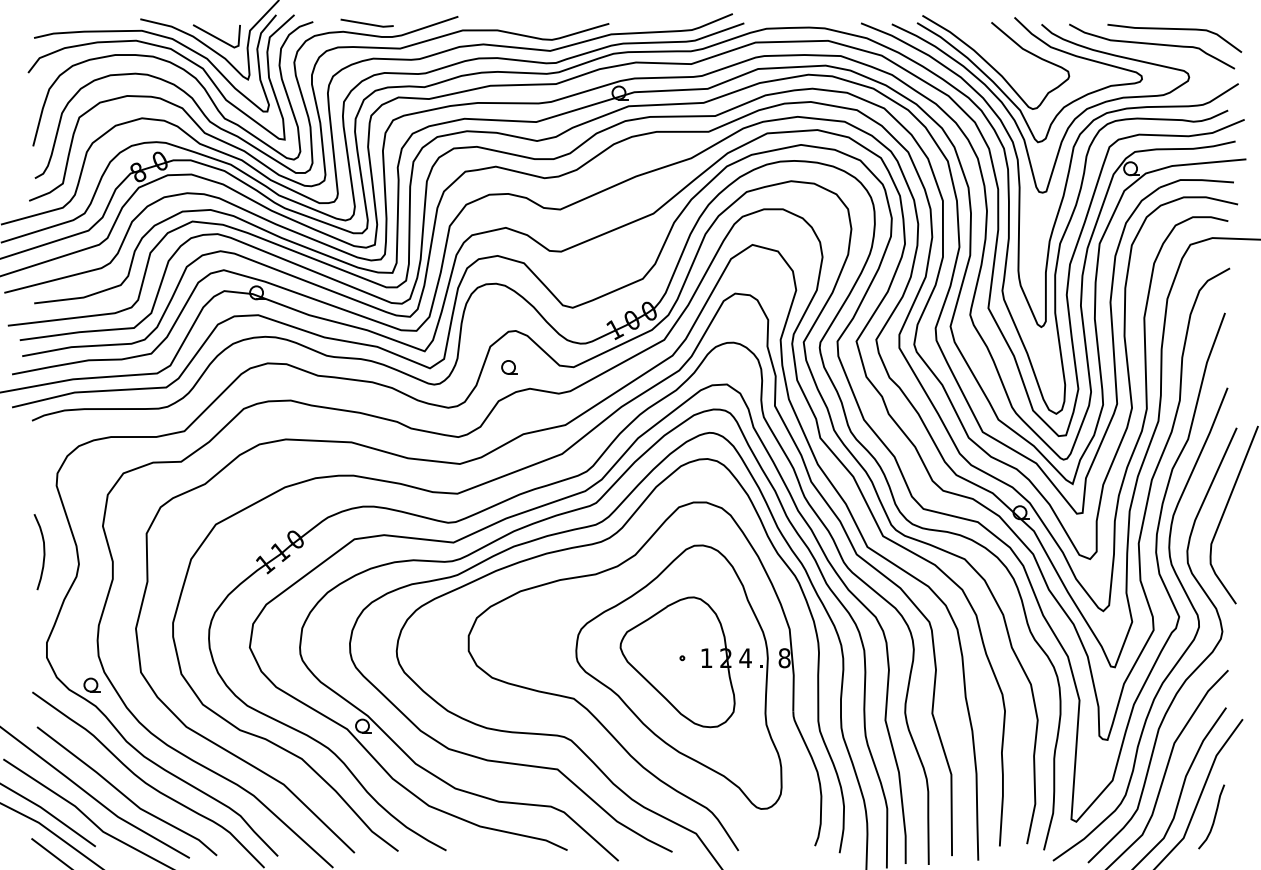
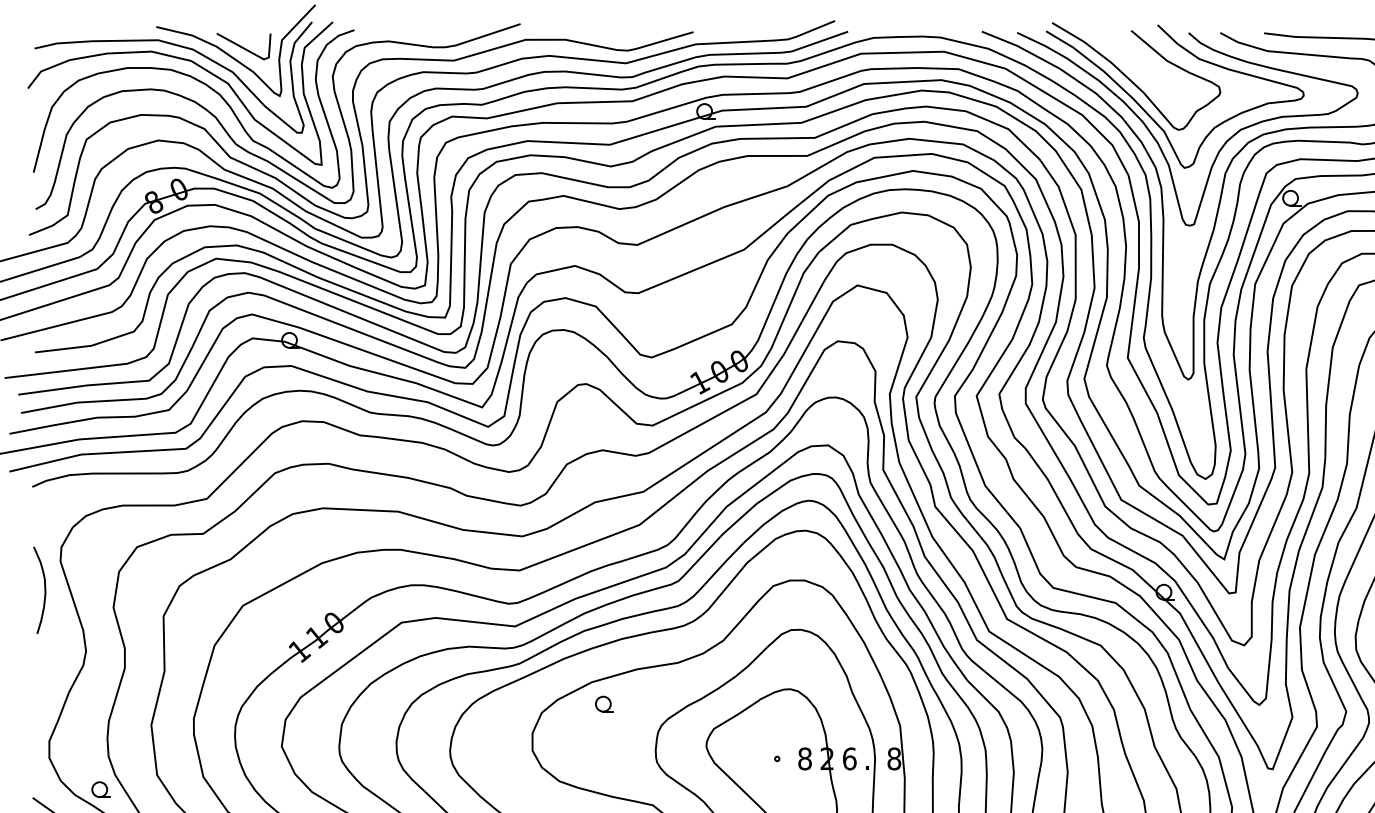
line: (365, 22) -> (414, 30), removed
part: (509, 367) -> (604, 704), moved
curve: (43, 552) -> (44, 590), moved
text: (706, 658) -> (804, 759), 1 -> 8
text: (745, 658) -> (849, 759), 4 -> 6

